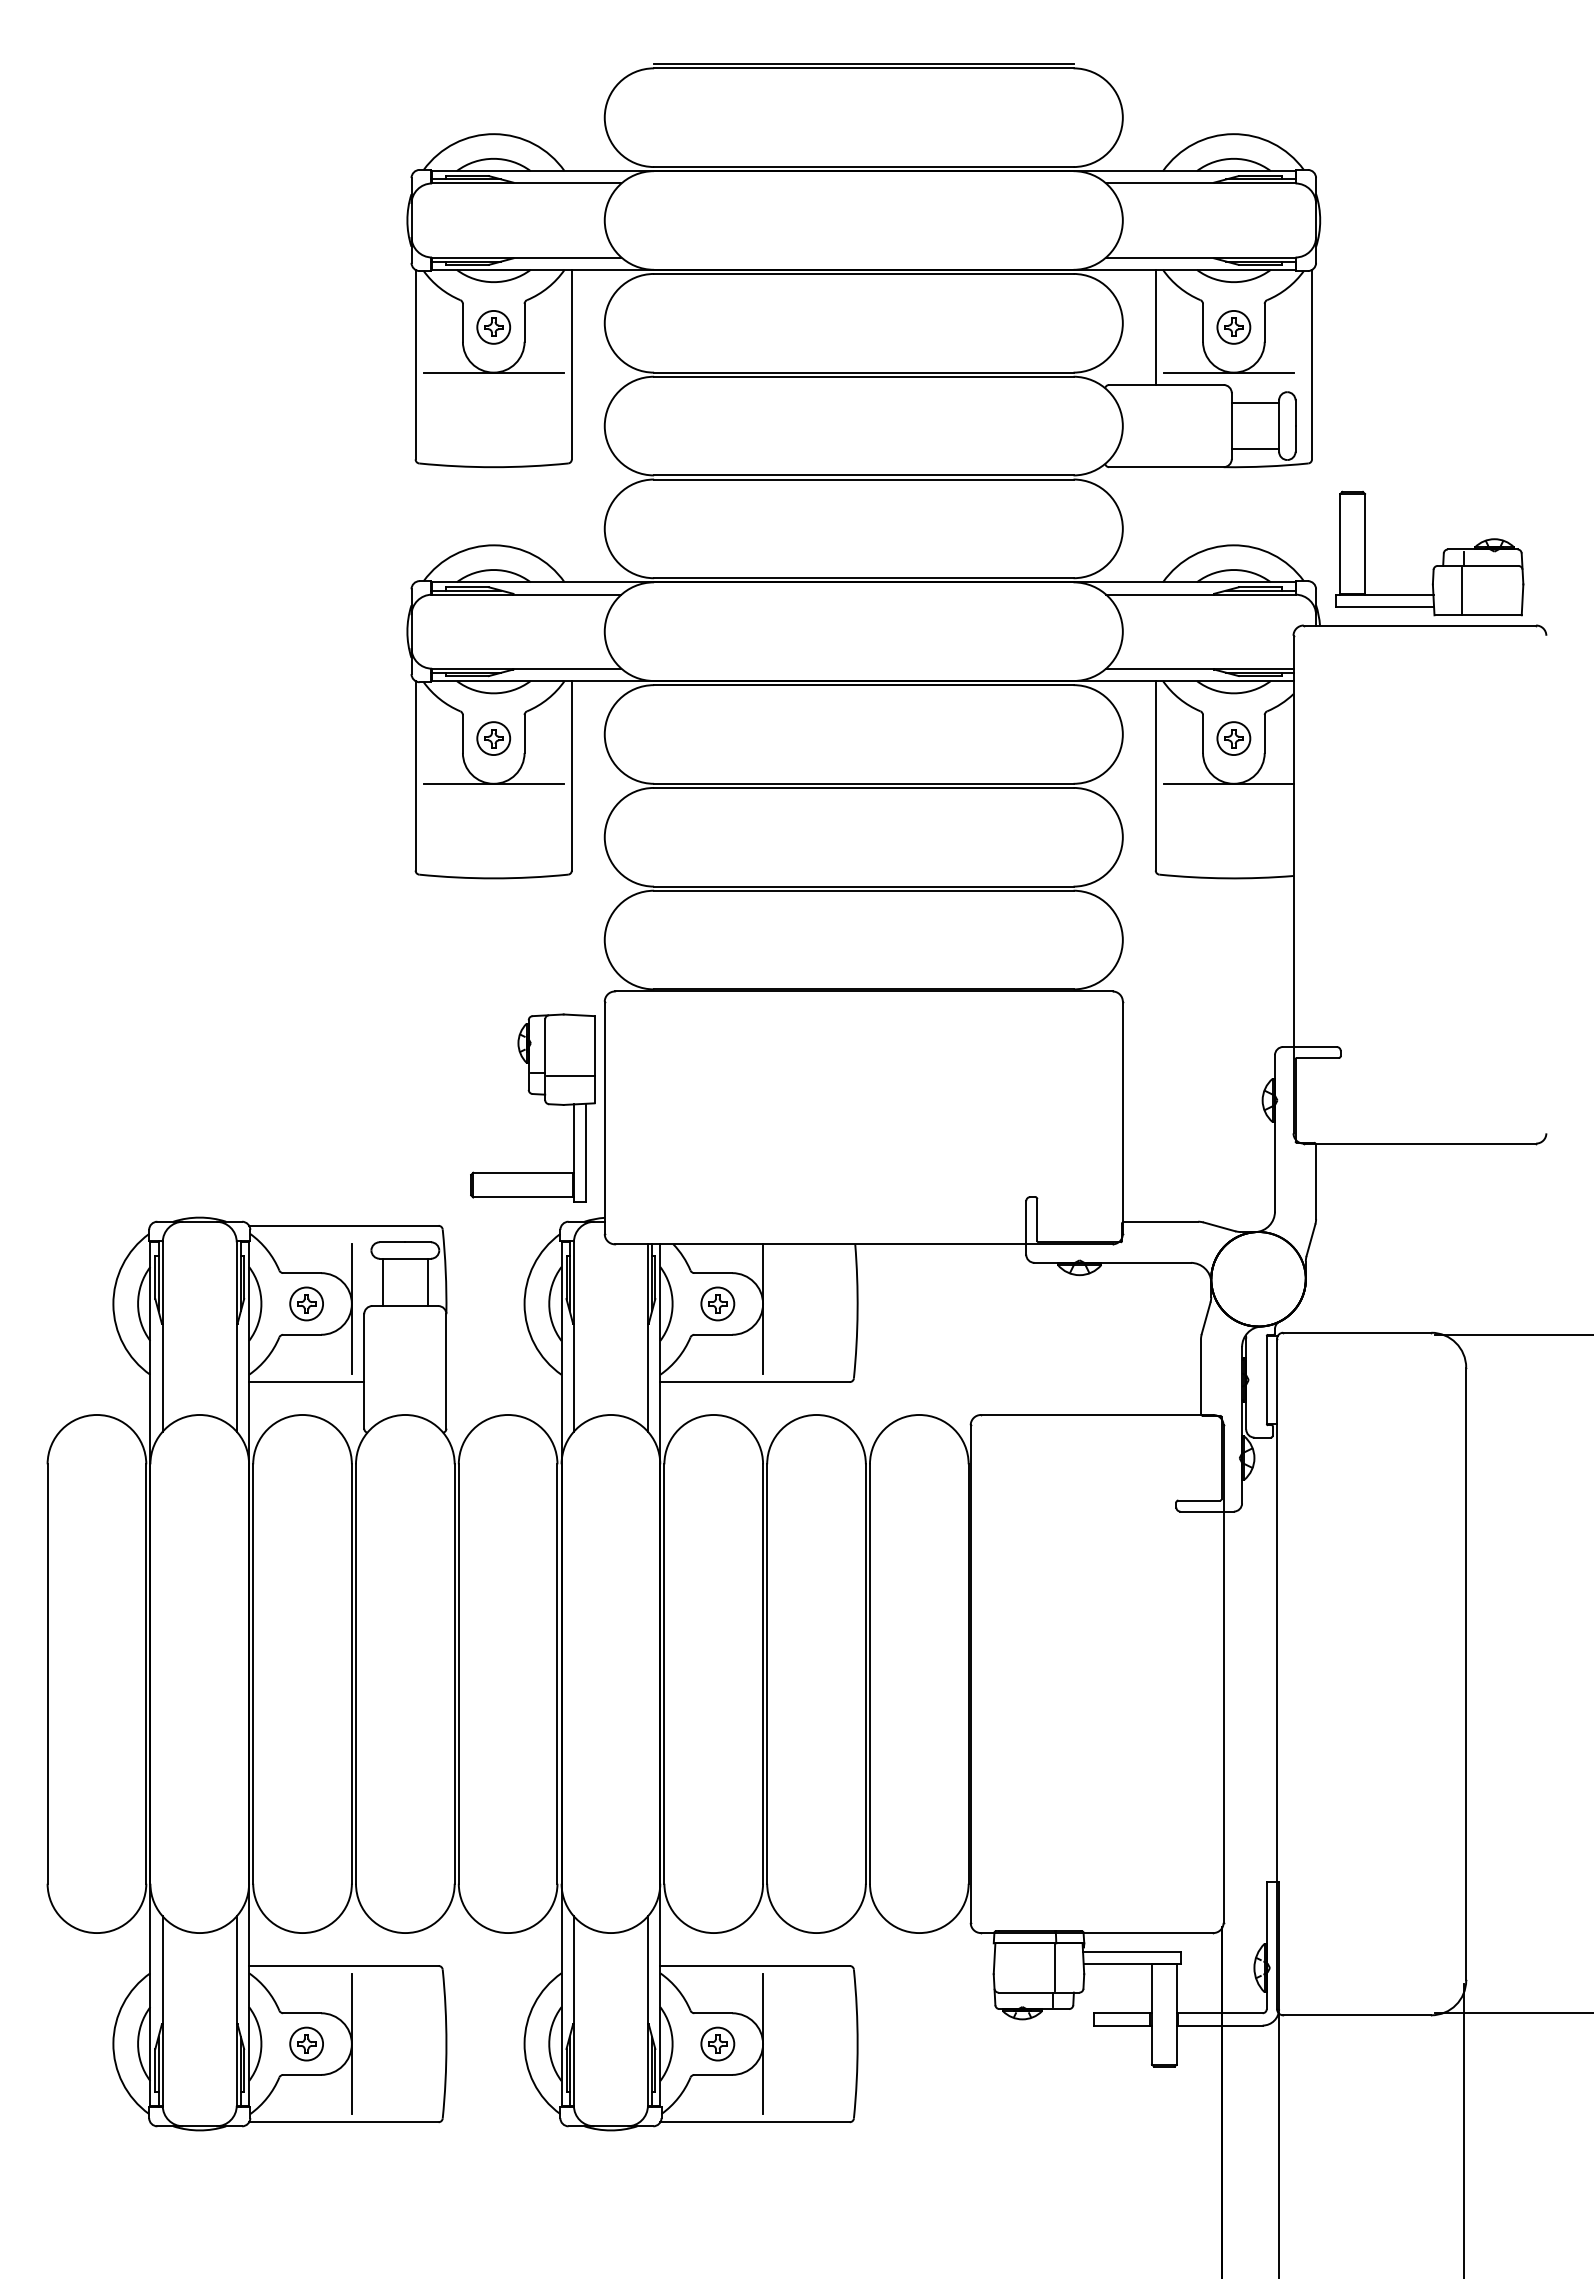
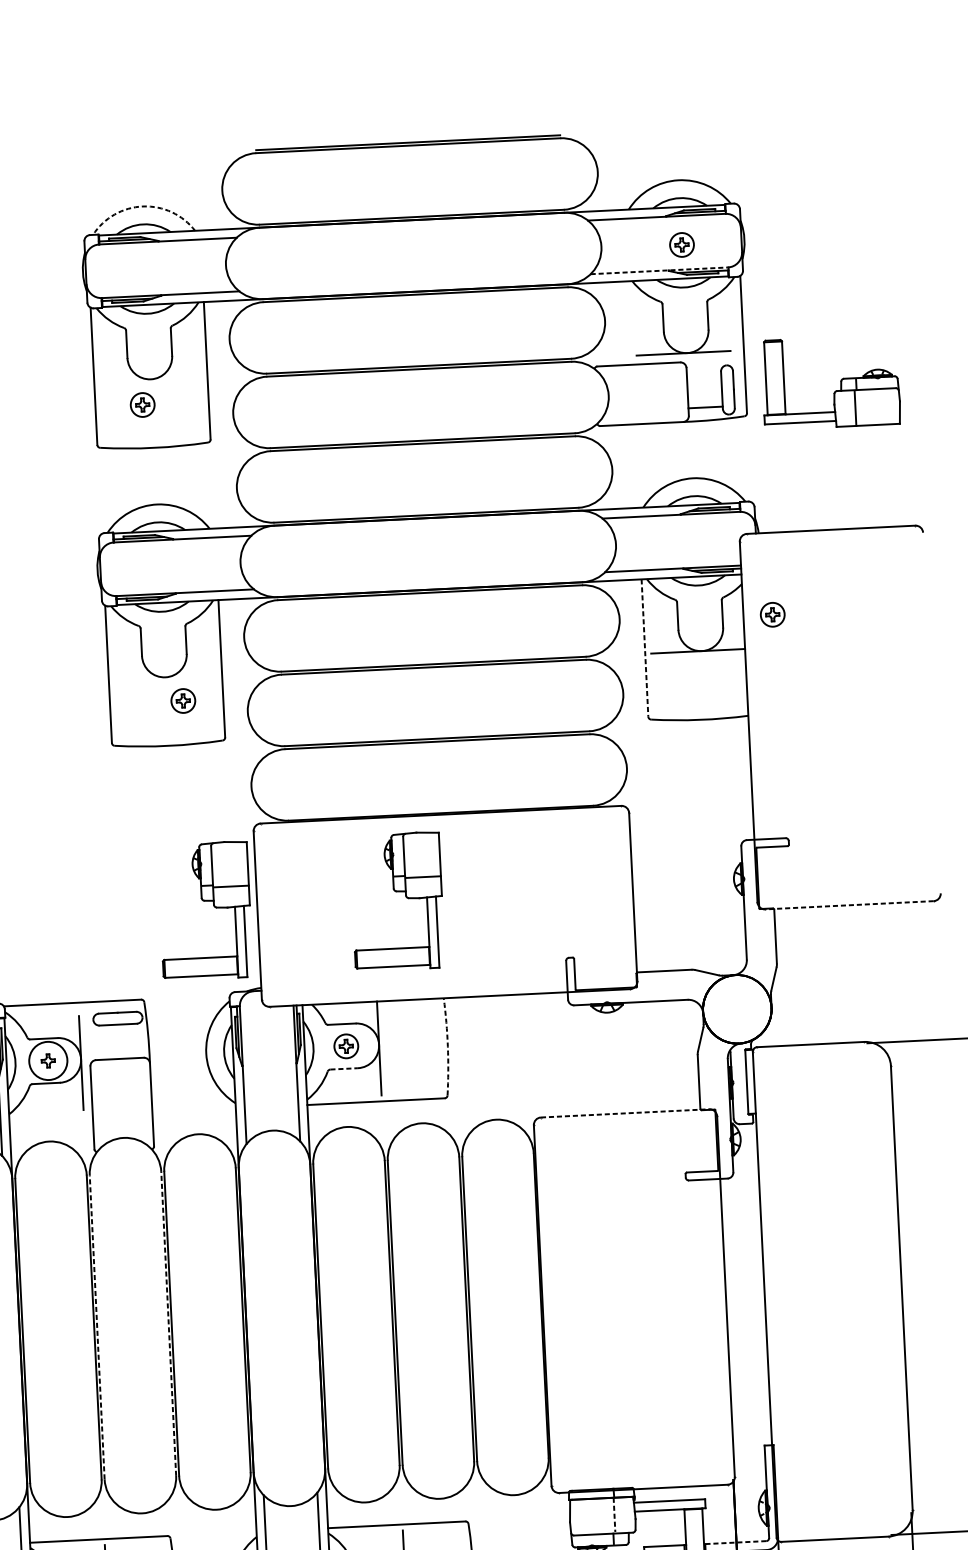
arc: (494, 134) -> (143, 206), solid -> dashed
line: (1200, 257) -> (659, 270), solid -> dashed
line: (1155, 326) -> (628, 322), removed
part: (493, 327) -> (142, 405), moved
part: (1233, 327) -> (681, 245), moved
line: (493, 372) -> (150, 379), removed
line: (1255, 403) -> (704, 374), removed
part: (1442, 553) -> (840, 381), moved
part: (493, 738) -> (183, 700), moved
part: (1233, 738) -> (772, 614), moved
line: (1155, 775) -> (644, 647), solid -> dashed
line: (493, 783) -> (165, 677), removed
part: (800, 1095) -> (398, 892), added
line: (1419, 1143) -> (849, 905), solid -> dashed
line: (382, 1282) -> (102, 1042), removed
line: (427, 1282) -> (135, 1041), removed
circle: (306, 1303) -> (48, 1060), size x1.6
arc: (857, 1311) -> (447, 1046), solid -> dashed
line: (713, 1334) -> (344, 1068), solid -> dashed
line: (306, 1382) -> (50, 1117), removed
line: (1097, 1414) -> (625, 1113), solid -> dashed
line: (356, 1674) -> (97, 1327), solid -> dashed
line: (454, 1674) -> (168, 1324), solid -> dashed
line: (1055, 1966) -> (614, 1514), solid -> dashed
line: (1219, 2013) -> (735, 1542), solid -> dashed

